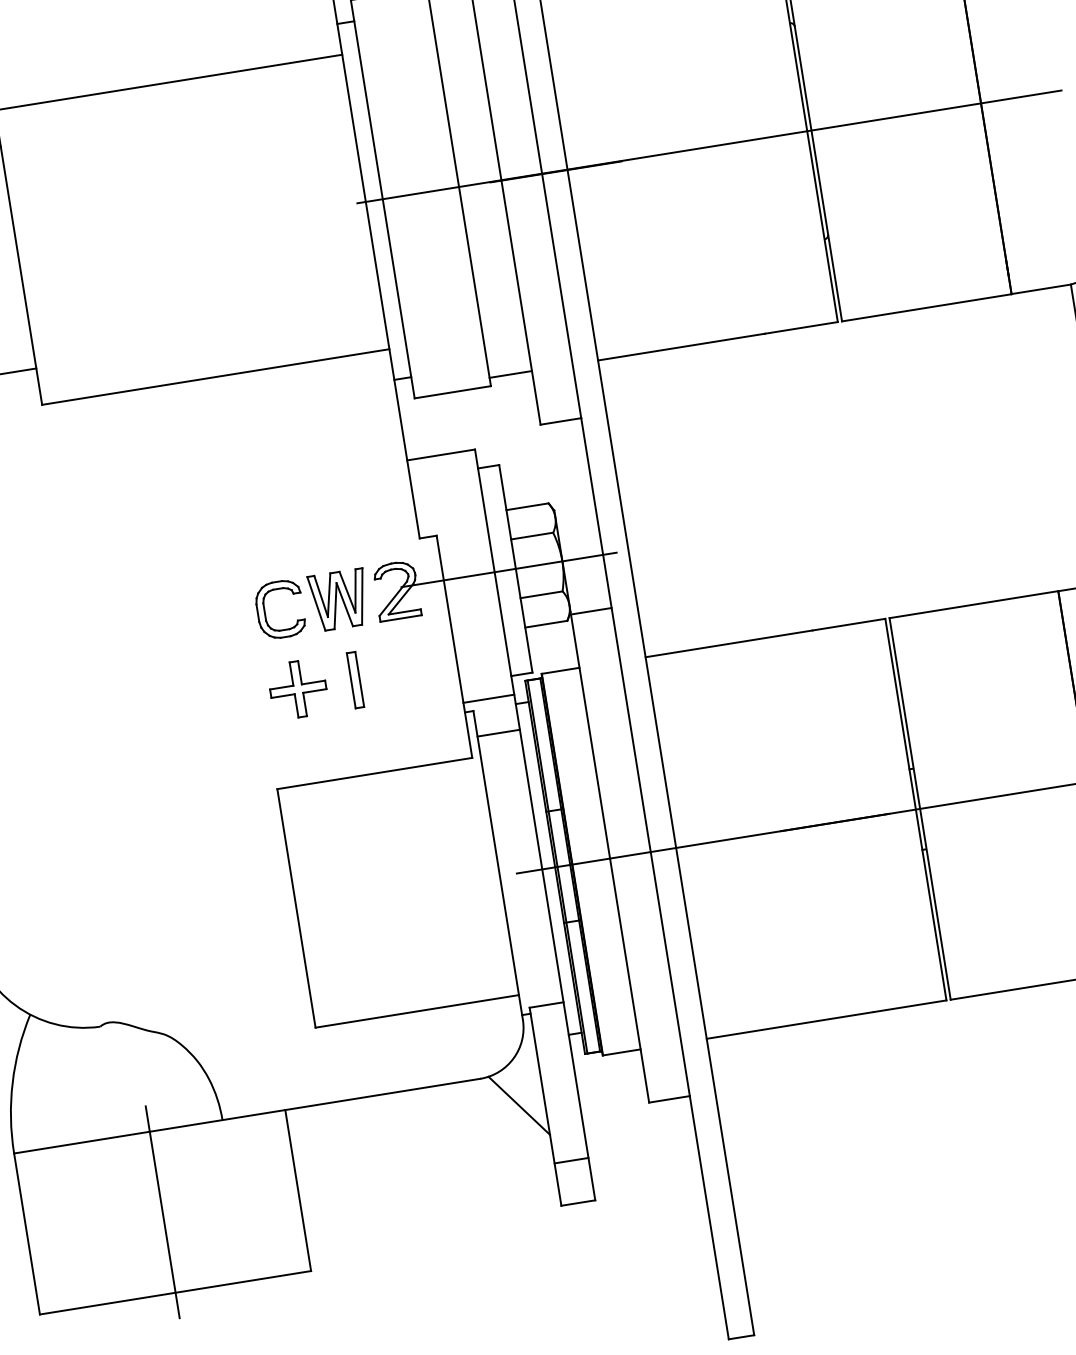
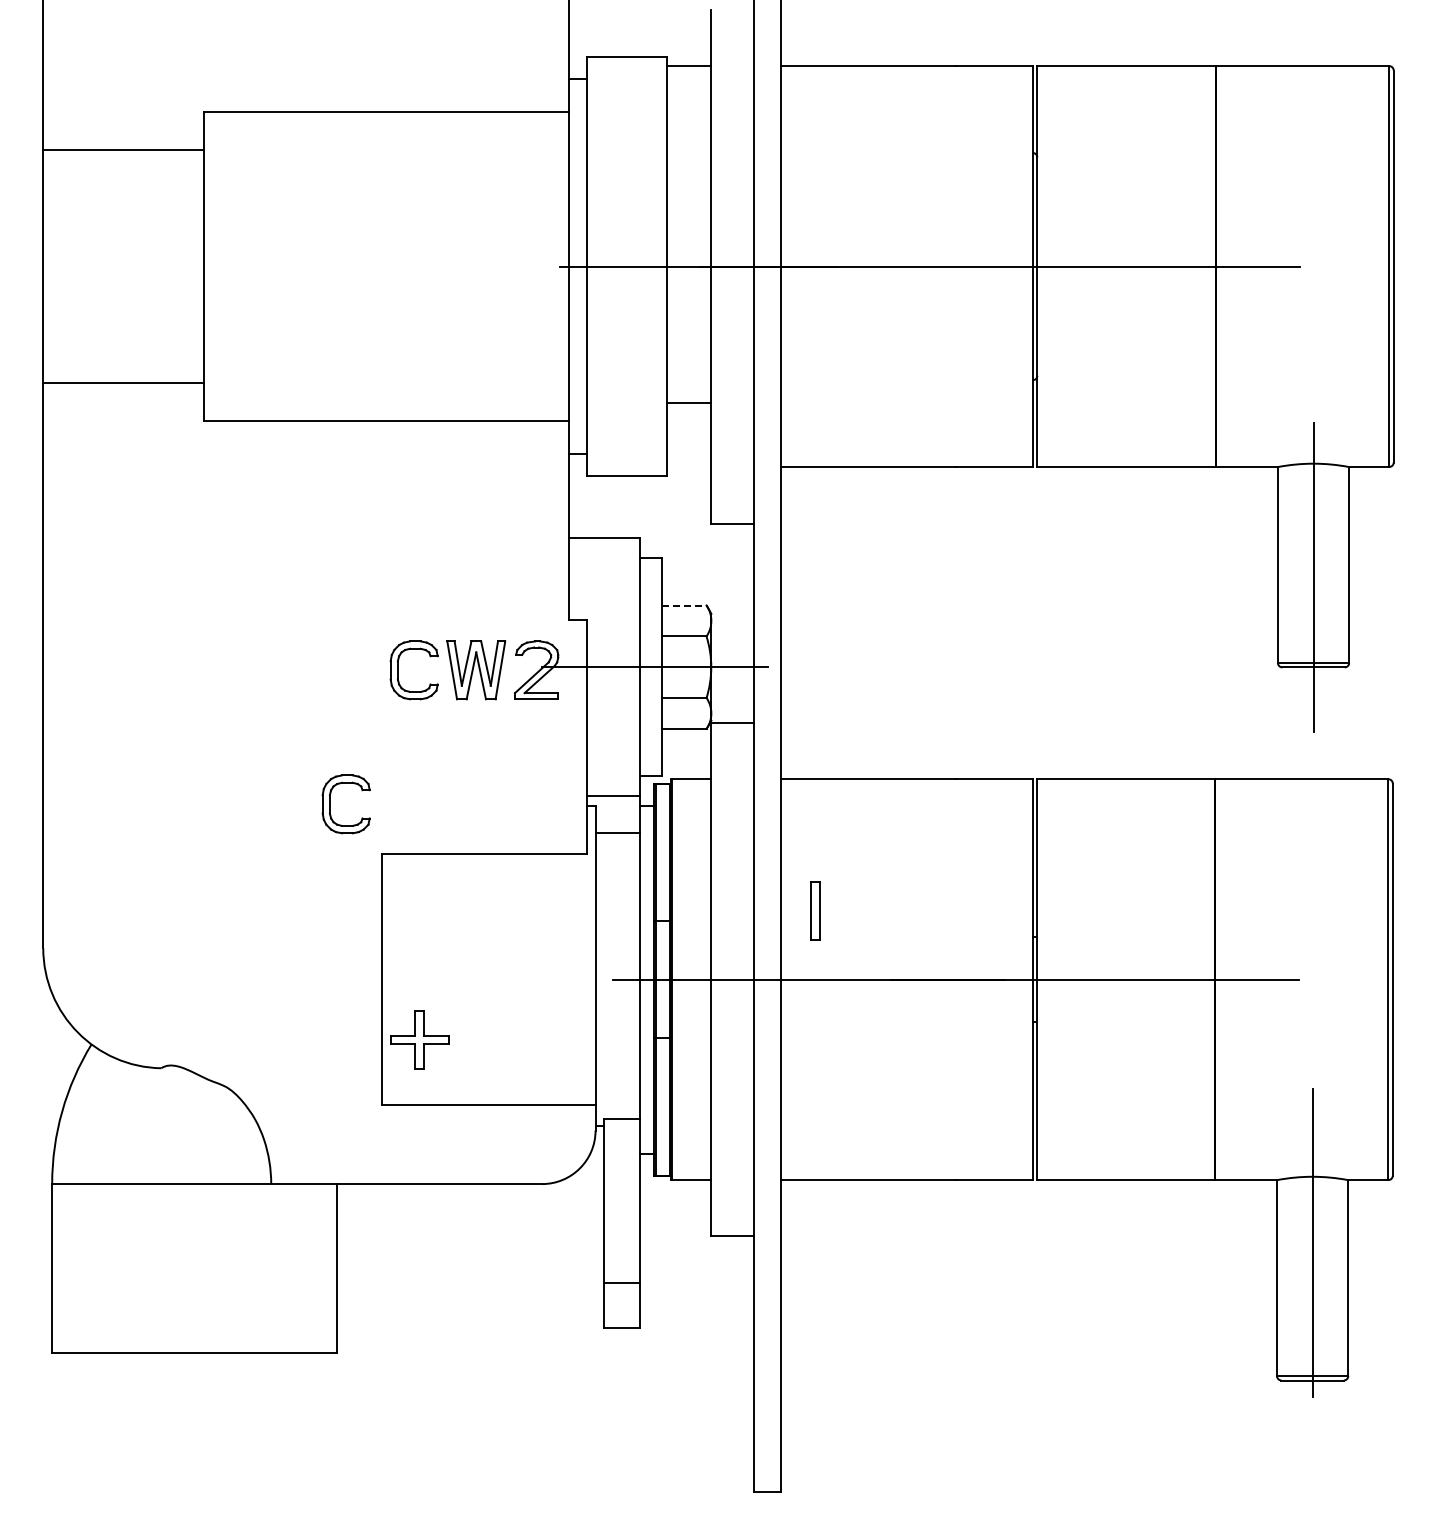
line: (510, 374) -> (688, 403), moved
line: (527, 506) -> (684, 605), solid -> dashed
part: (355, 679) -> (815, 910), moved
part: (298, 688) -> (419, 1039), moved
part: (221, 749) -> (330, 804), added
line: (518, 1105) -> (577, 1217), removed
line: (162, 1212) -> (194, 1268), removed

